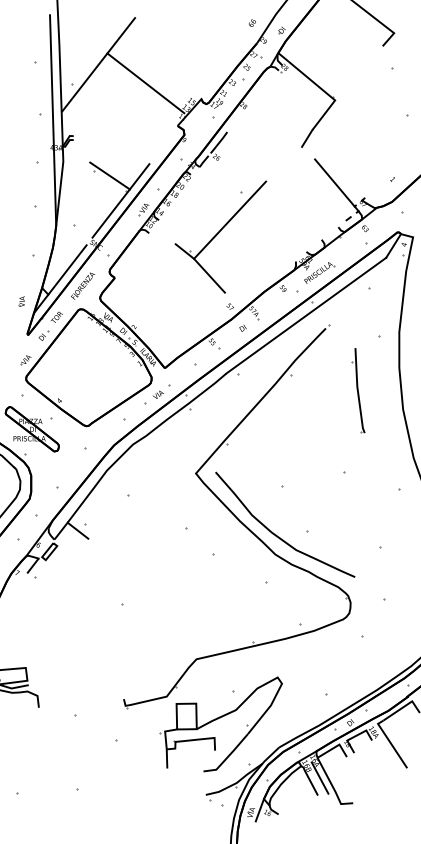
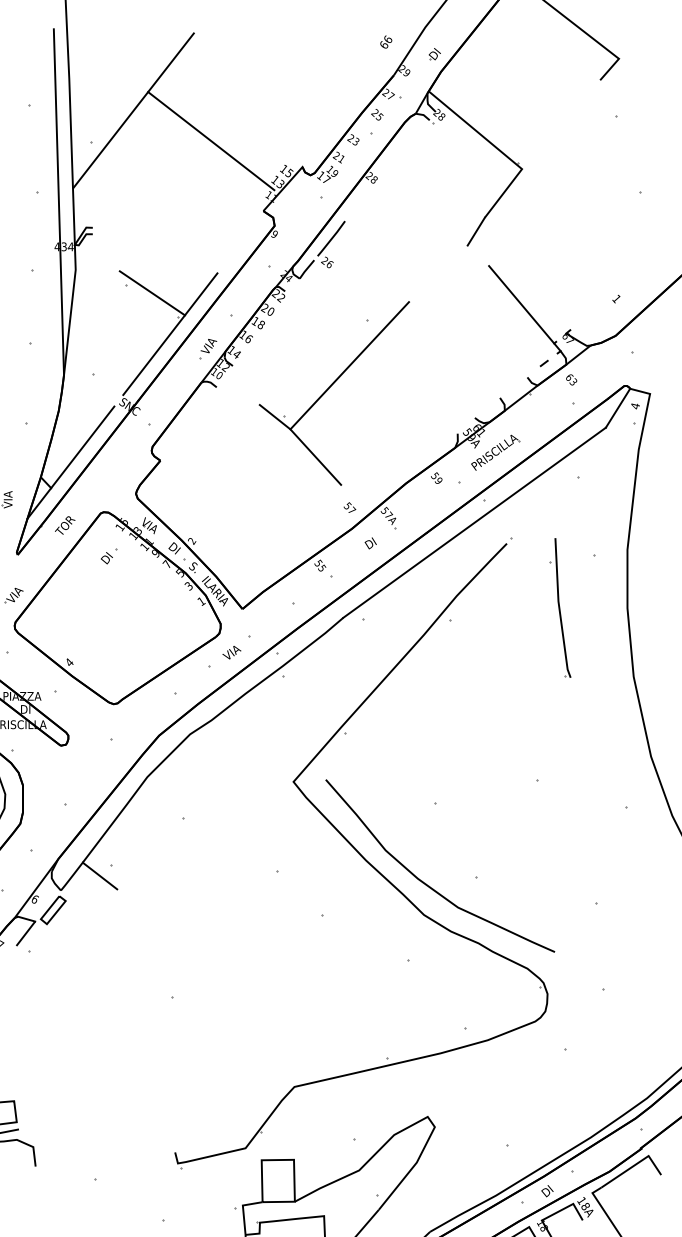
part: (83, 285) -> (108, 473), removed
part: (43, 335) -> (108, 555), moved
part: (358, 390) -> (560, 607), moved

